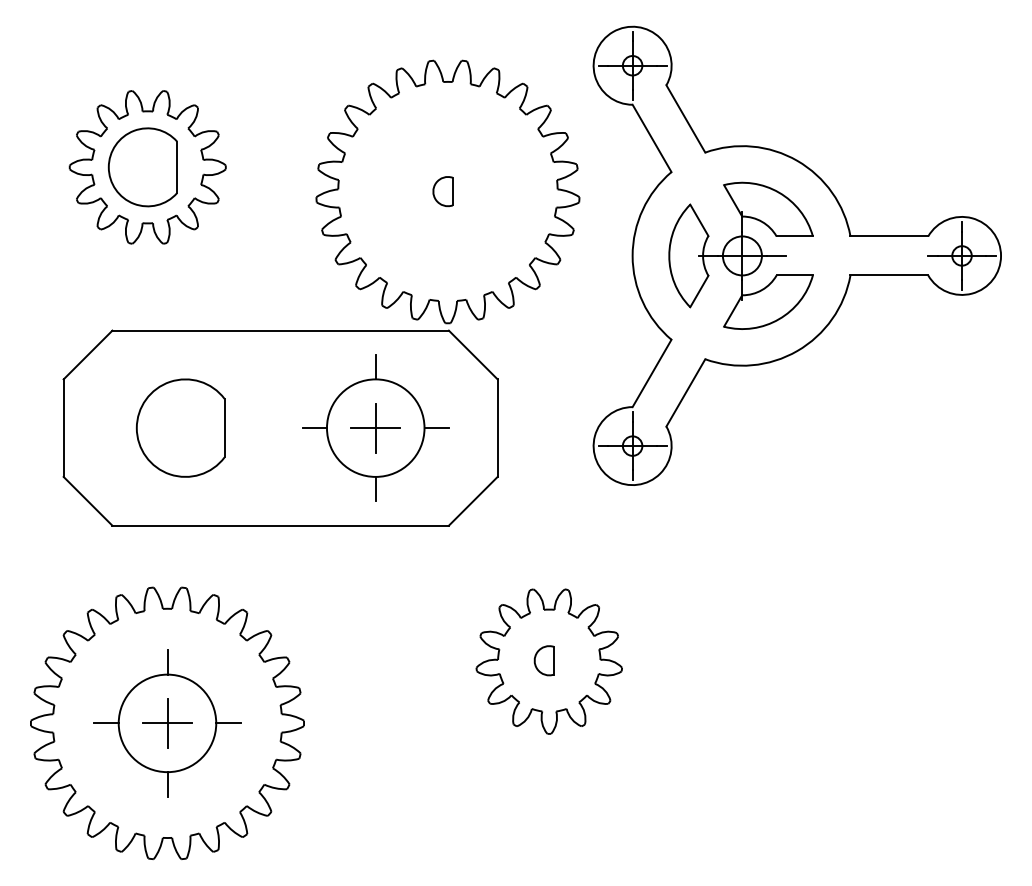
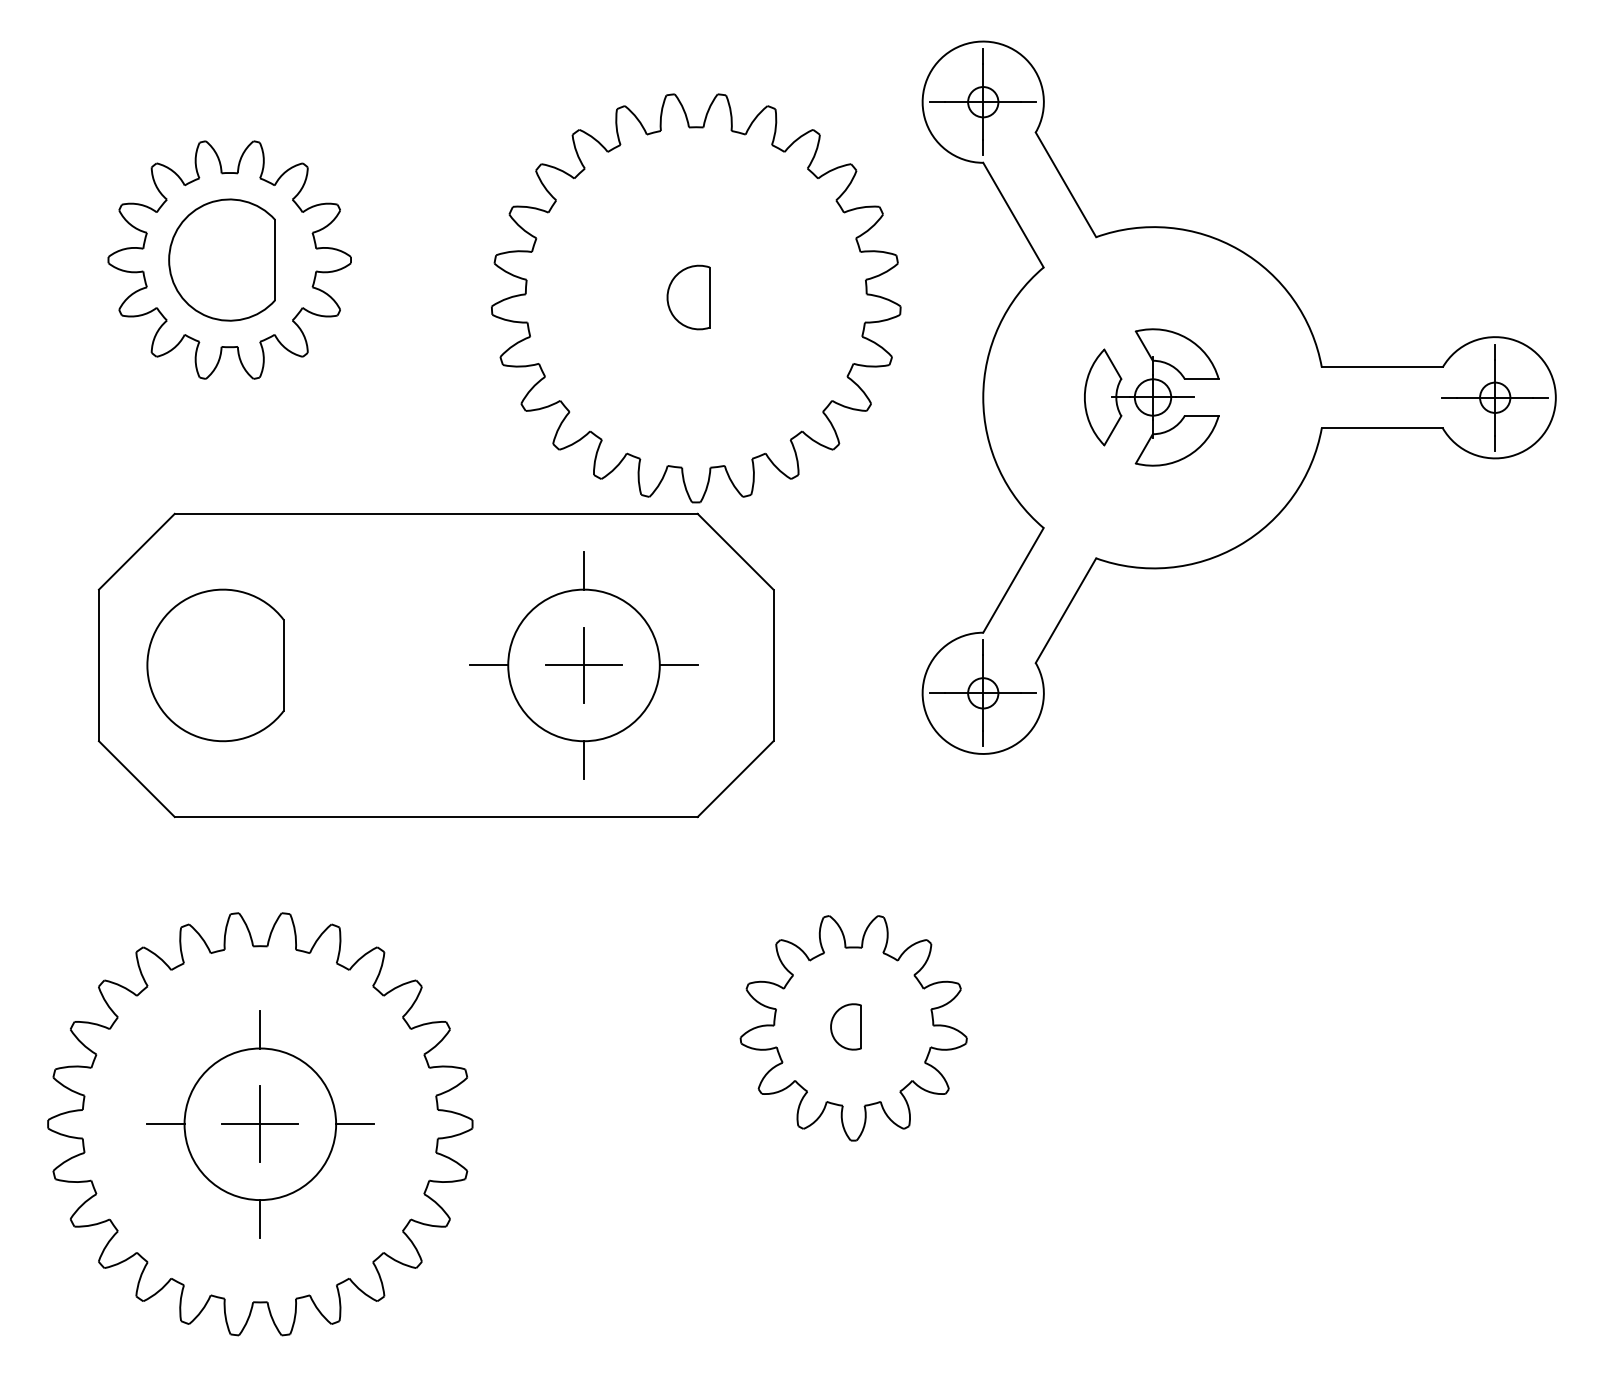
part: (442, 191) -> (687, 297), size x1.4
part: (740, 255) -> (1150, 397), size x0.6
part: (180, 427) -> (215, 664), moved

